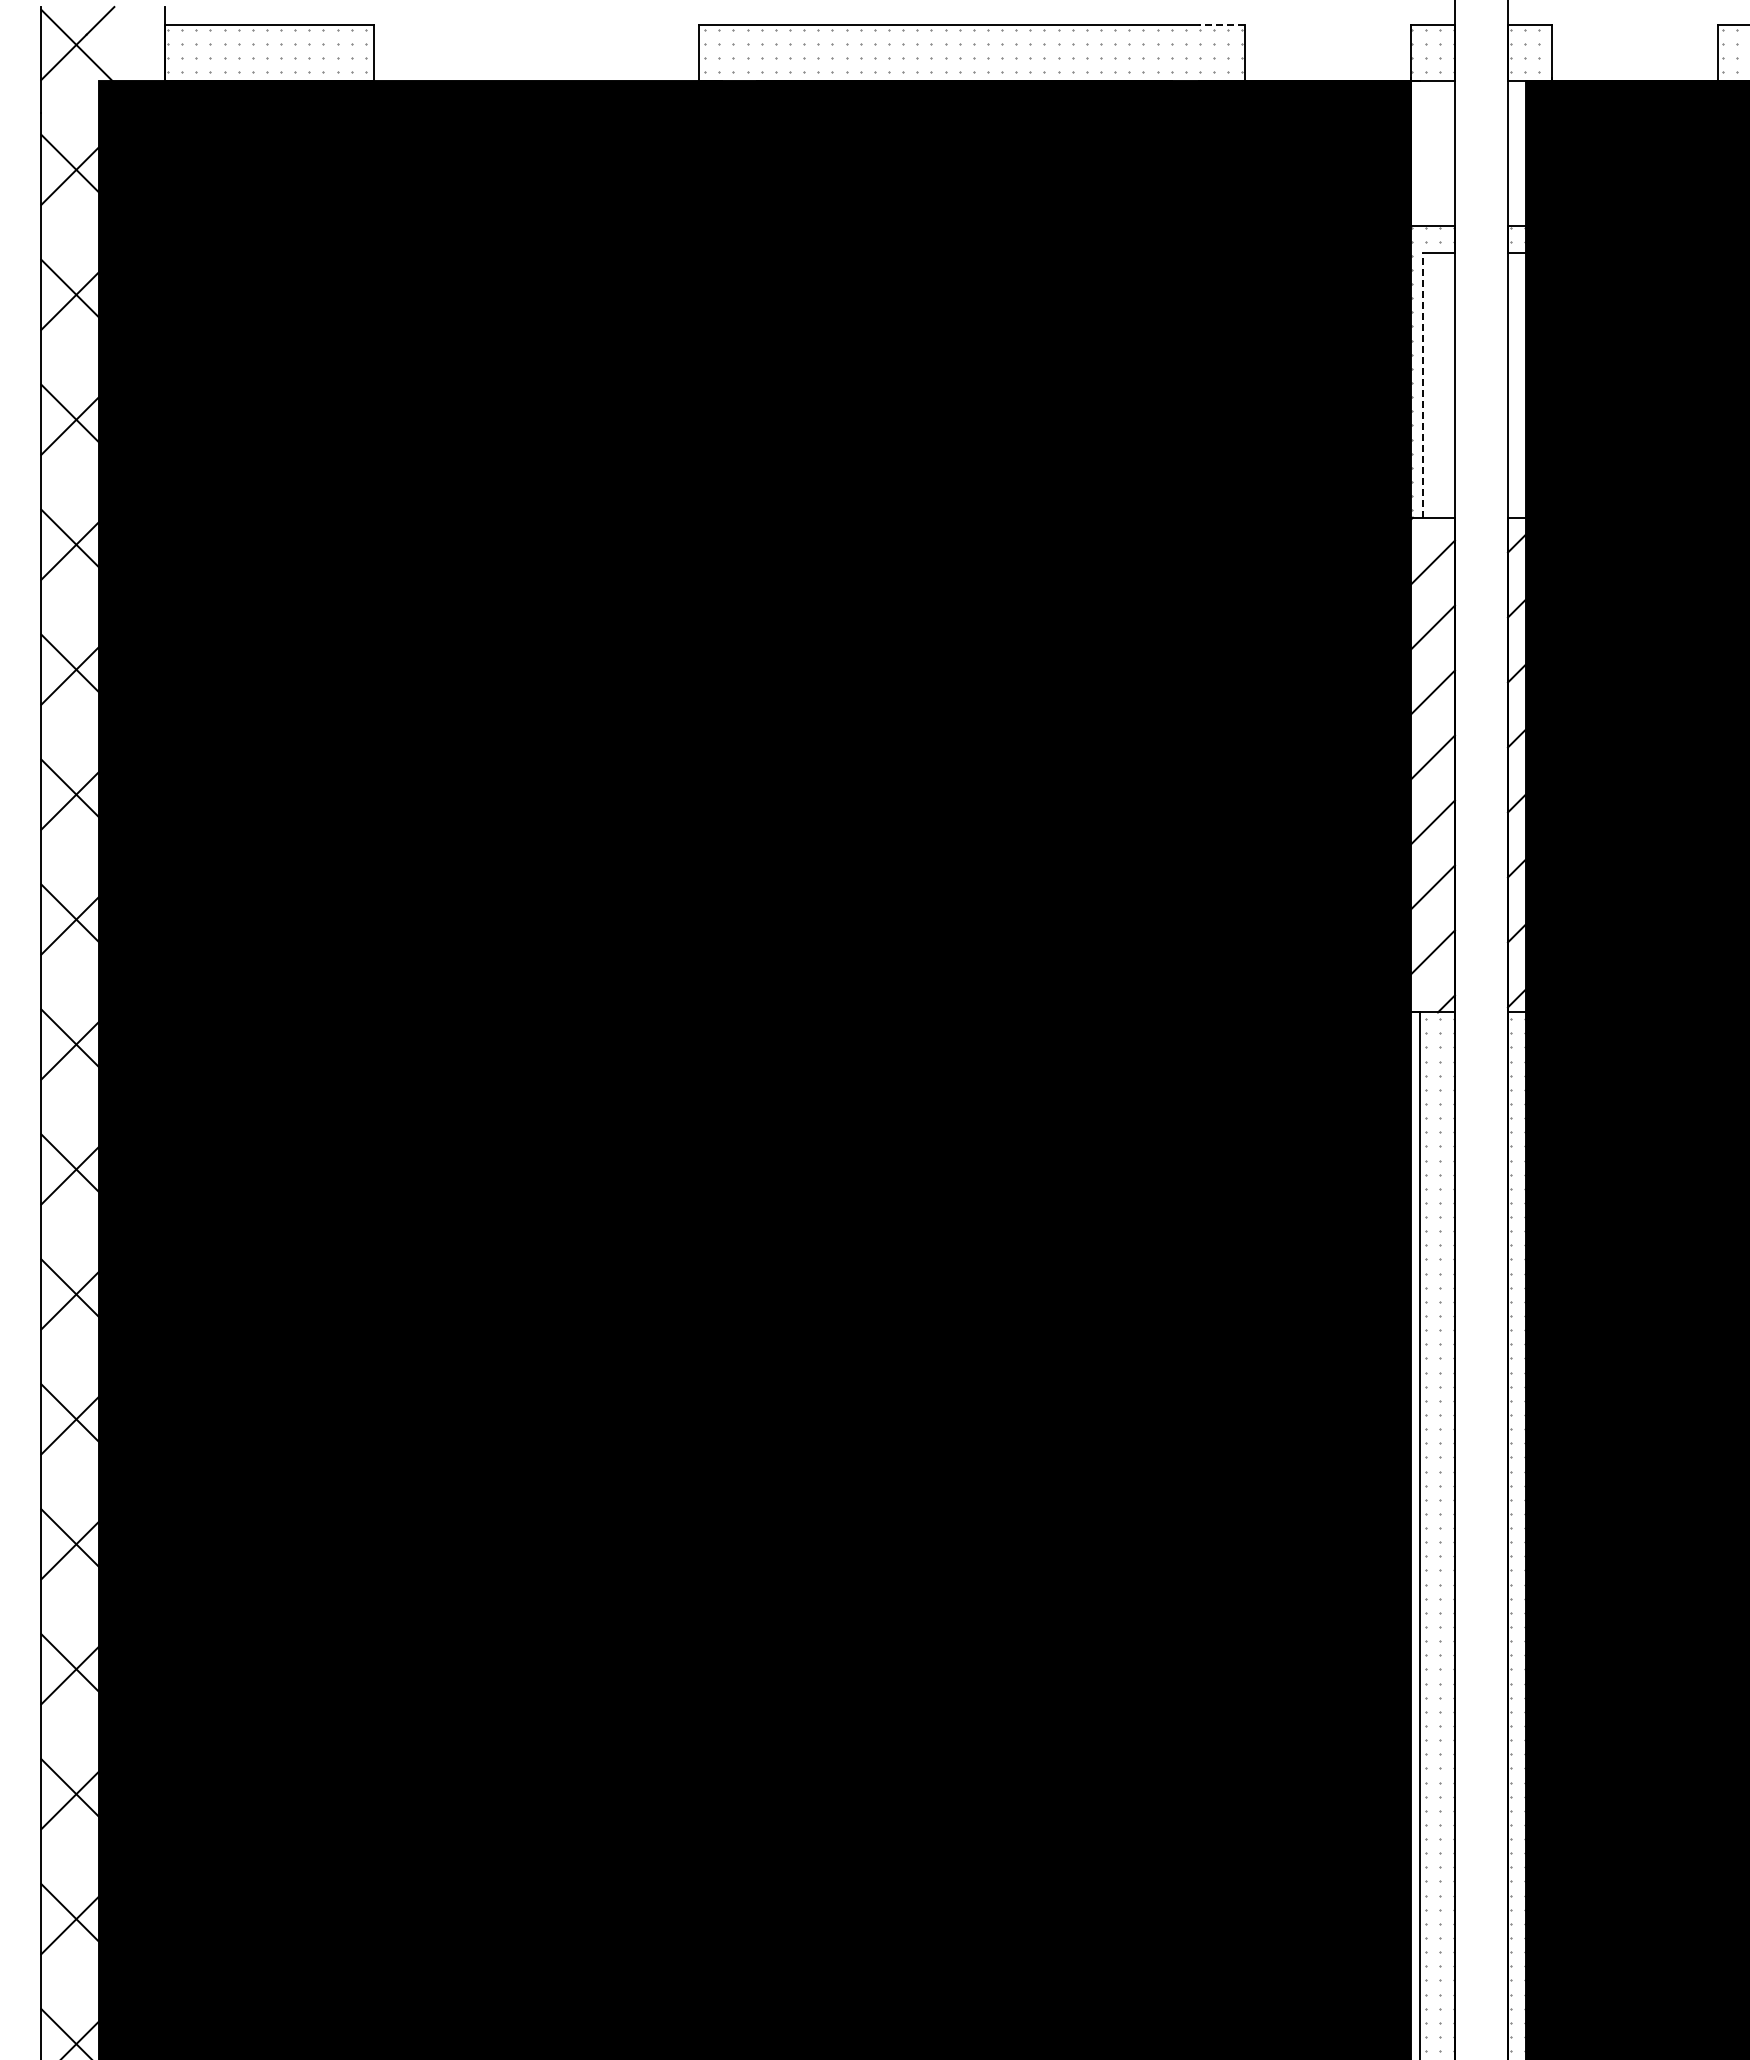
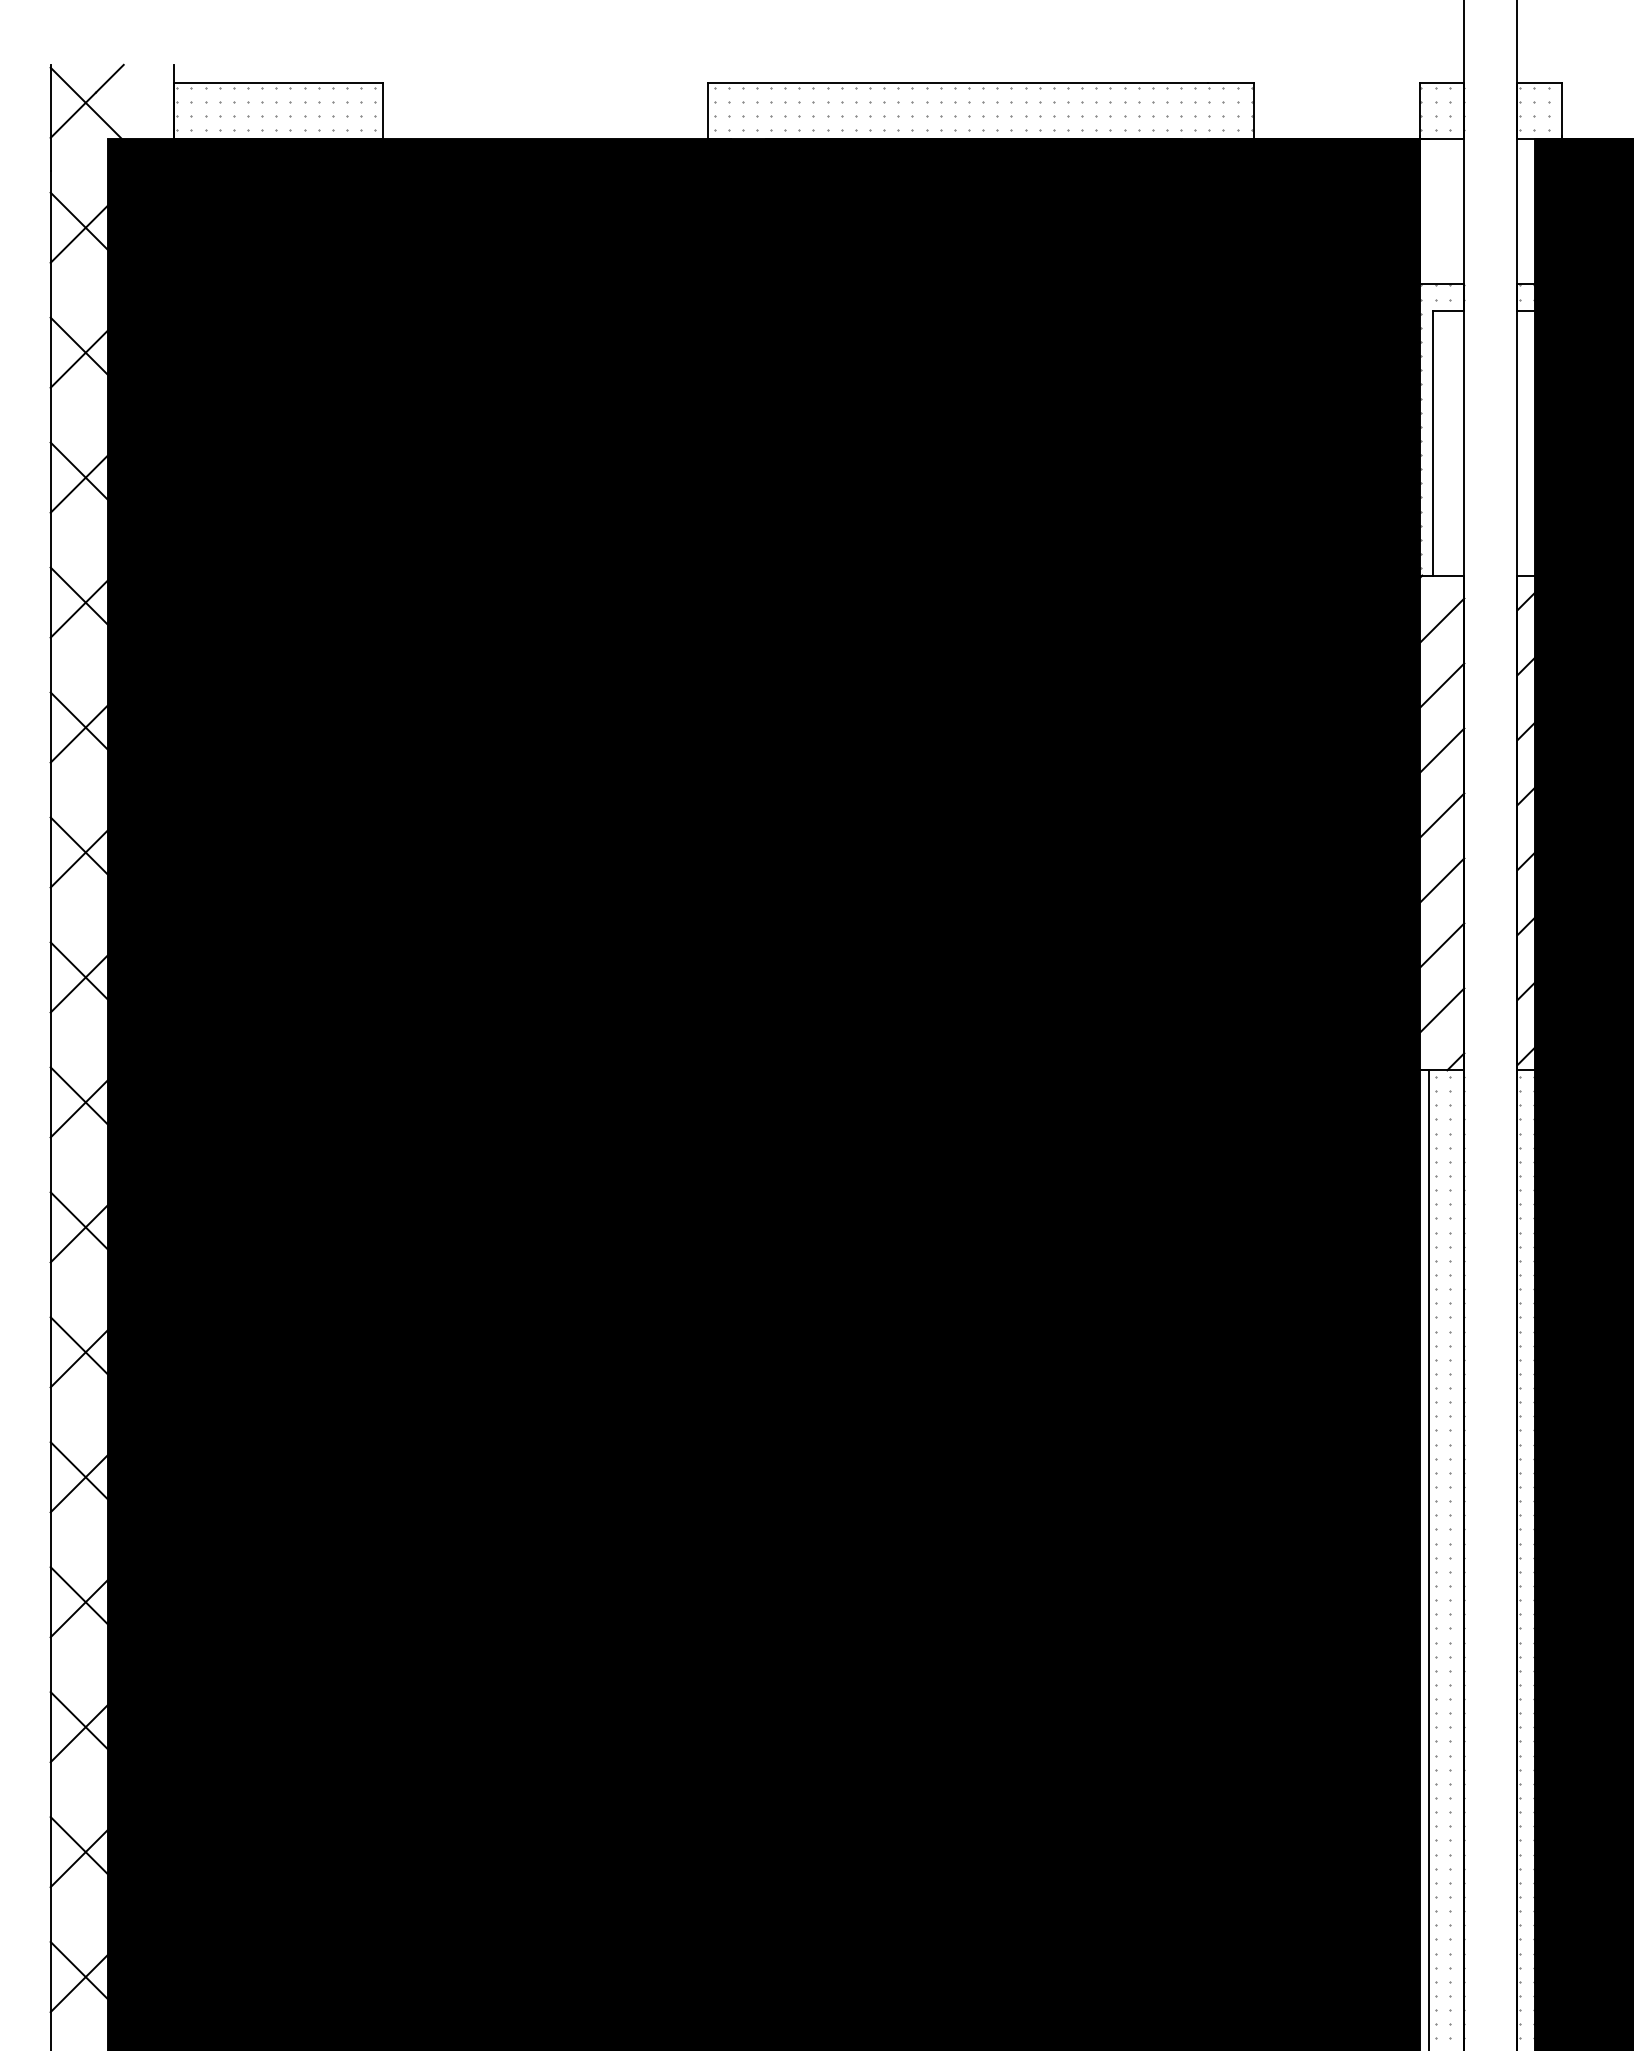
line: (1221, 24) -> (1230, 82), dashed -> solid
line: (1423, 385) -> (1432, 443), dashed -> solid

